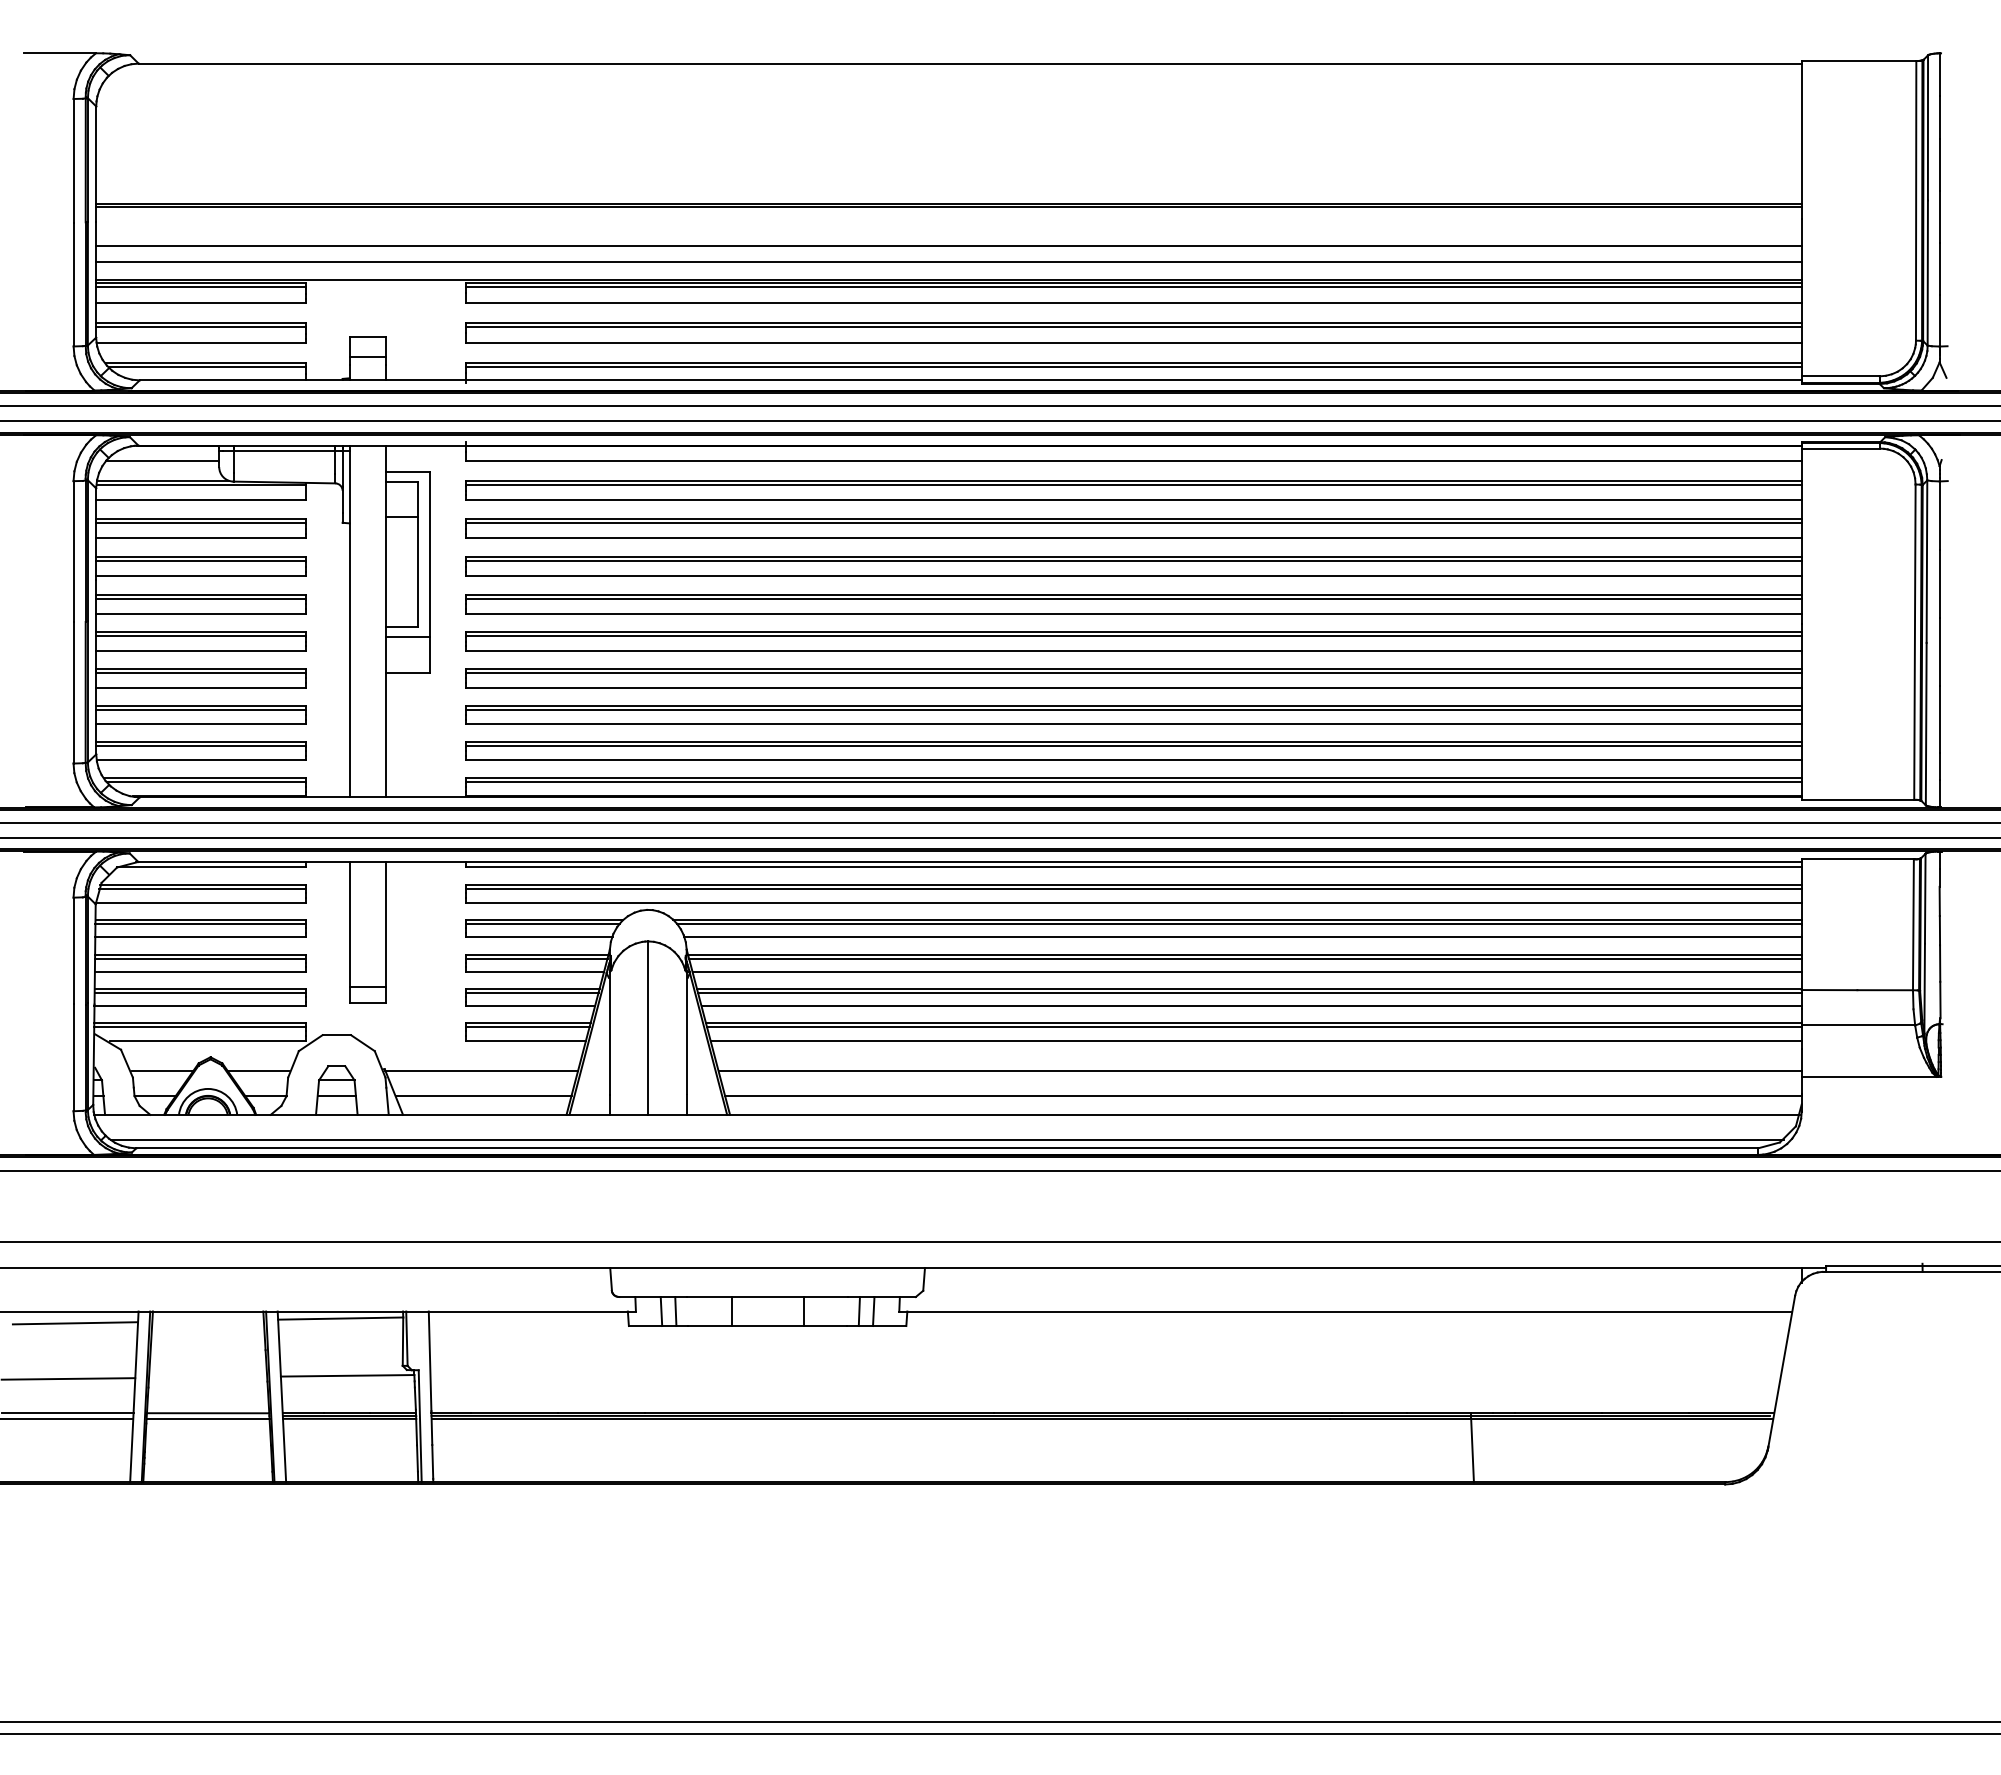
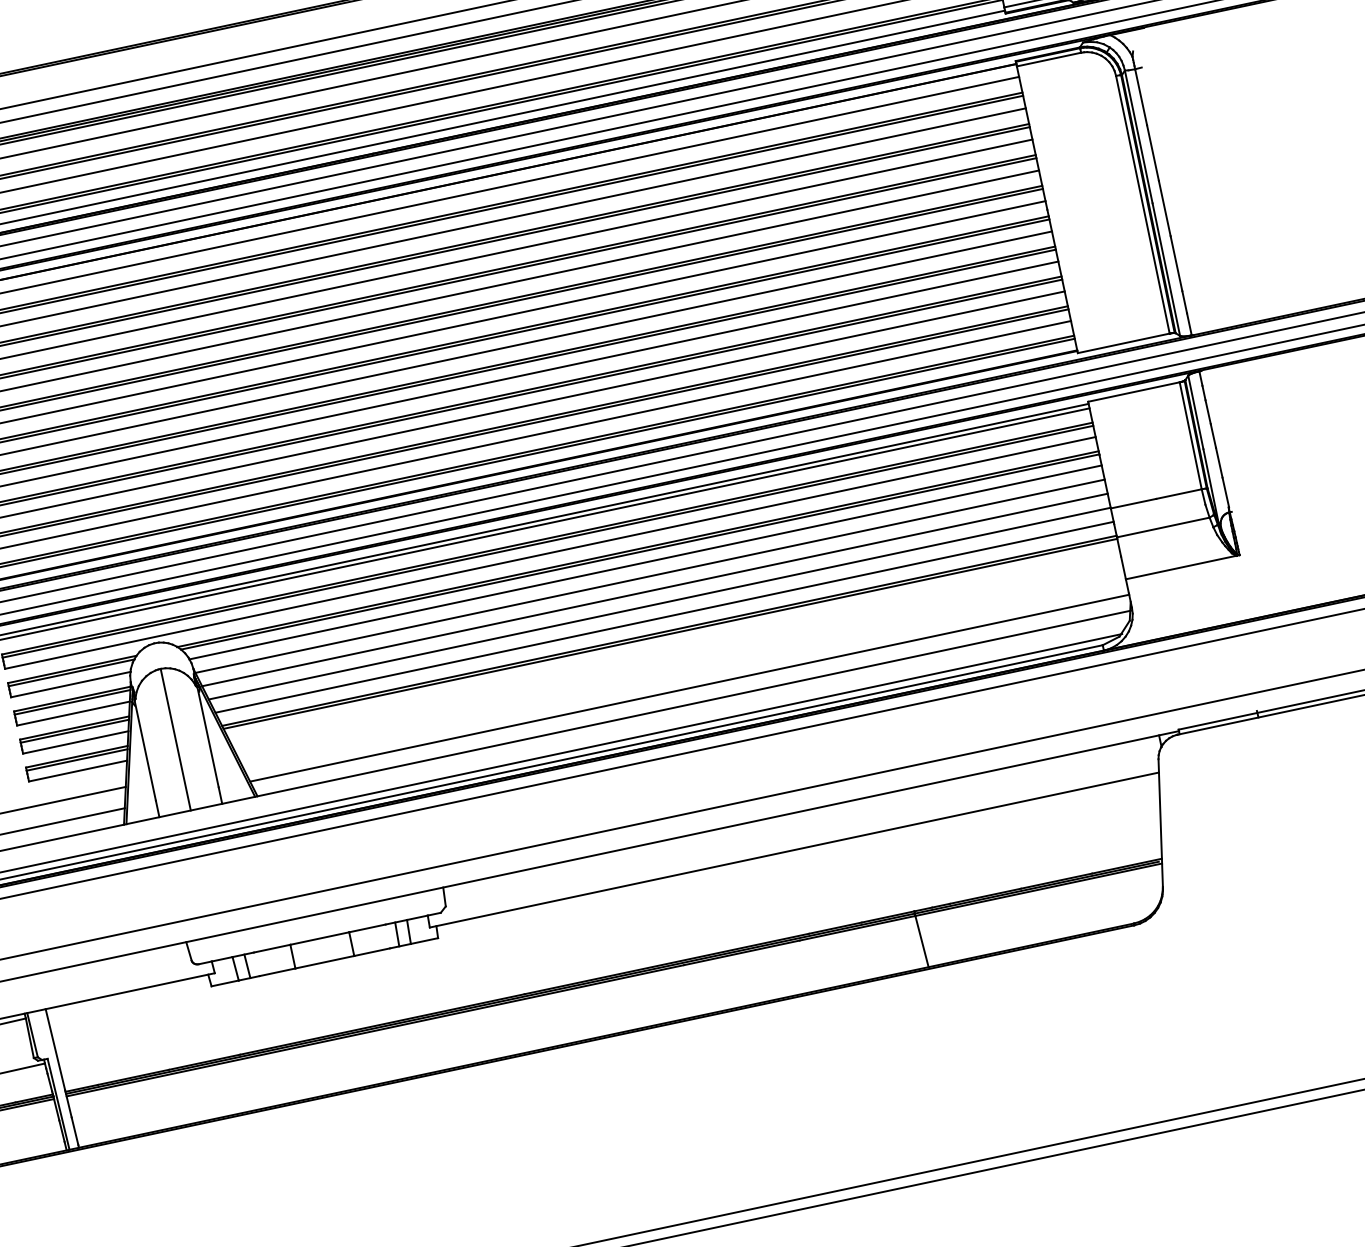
line: (1245, 958) -> (651, 579), removed
line: (1249, 993) -> (660, 607), removed
line: (1255, 1040) -> (673, 644), removed
line: (1259, 1071) -> (682, 669), removed

